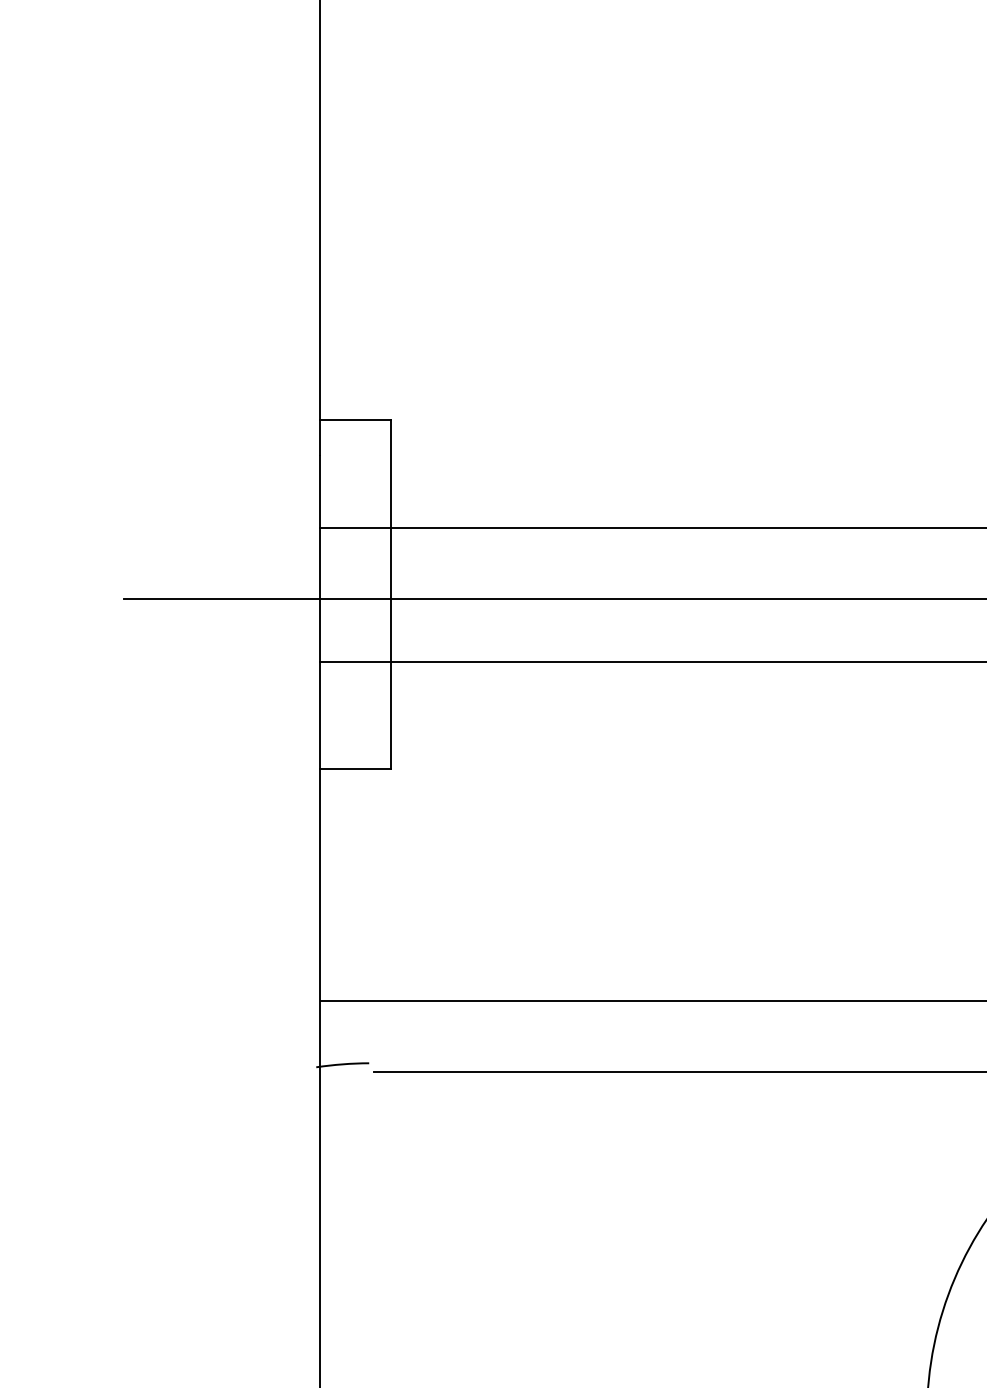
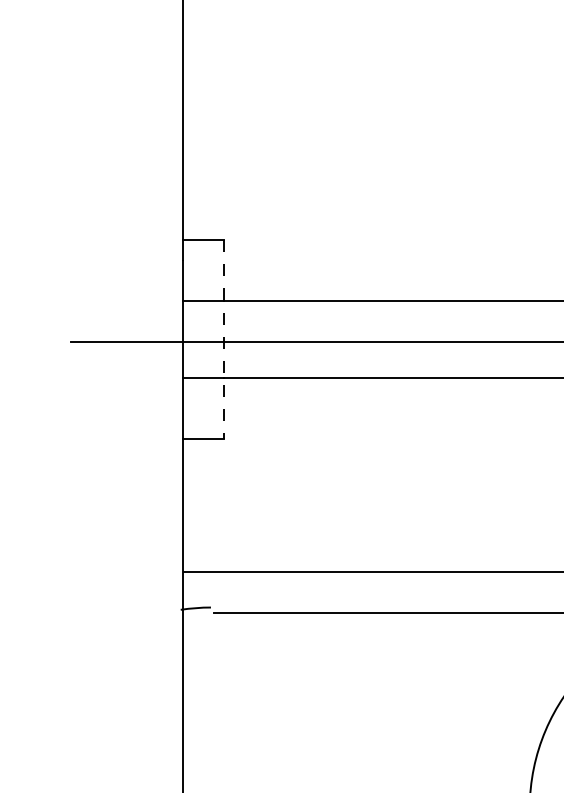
line: (391, 596) -> (223, 340), solid -> dashed

